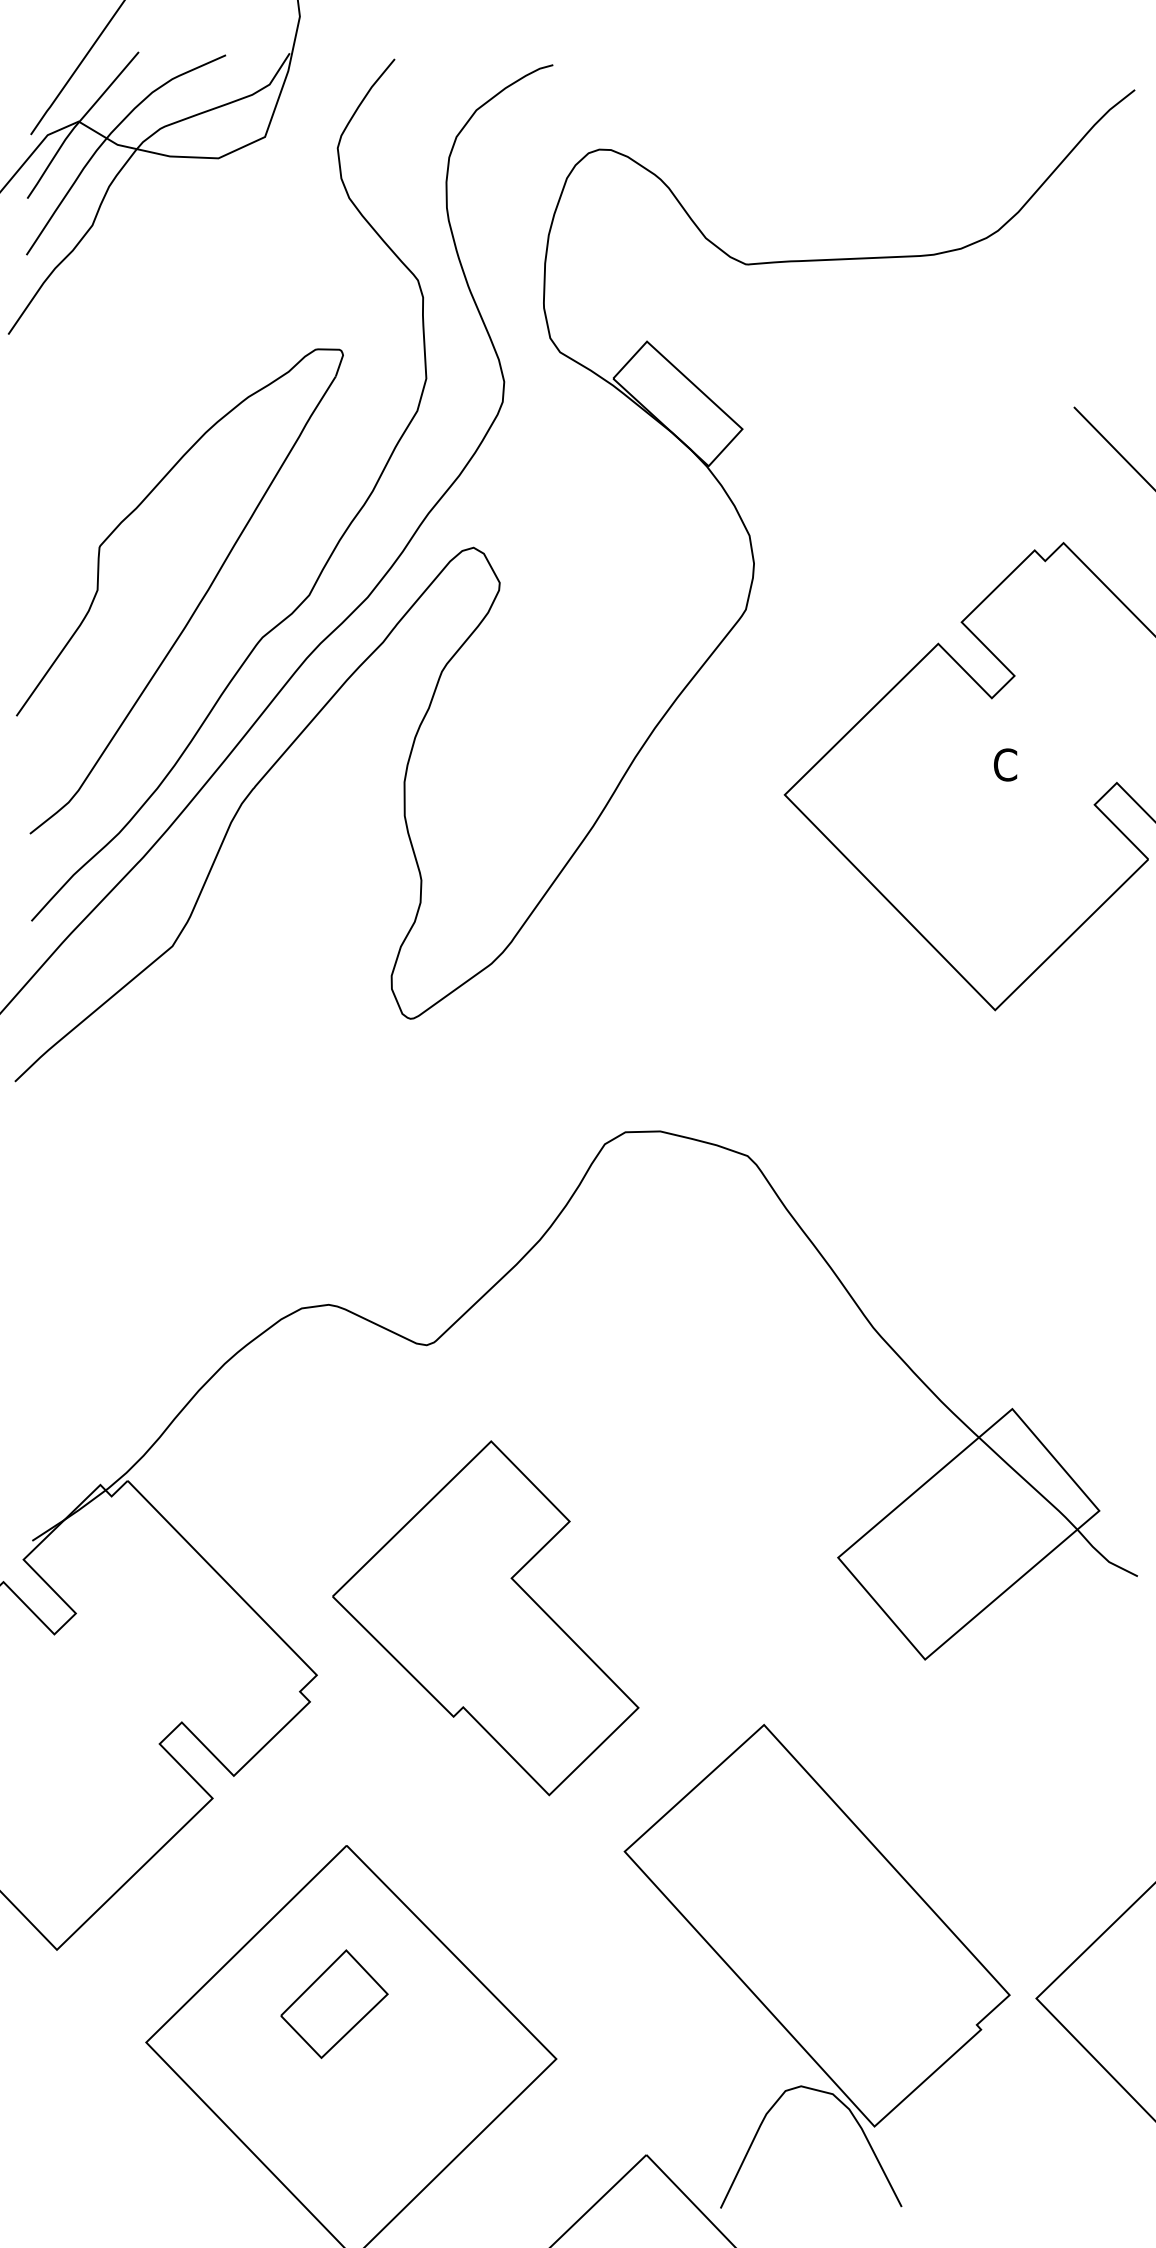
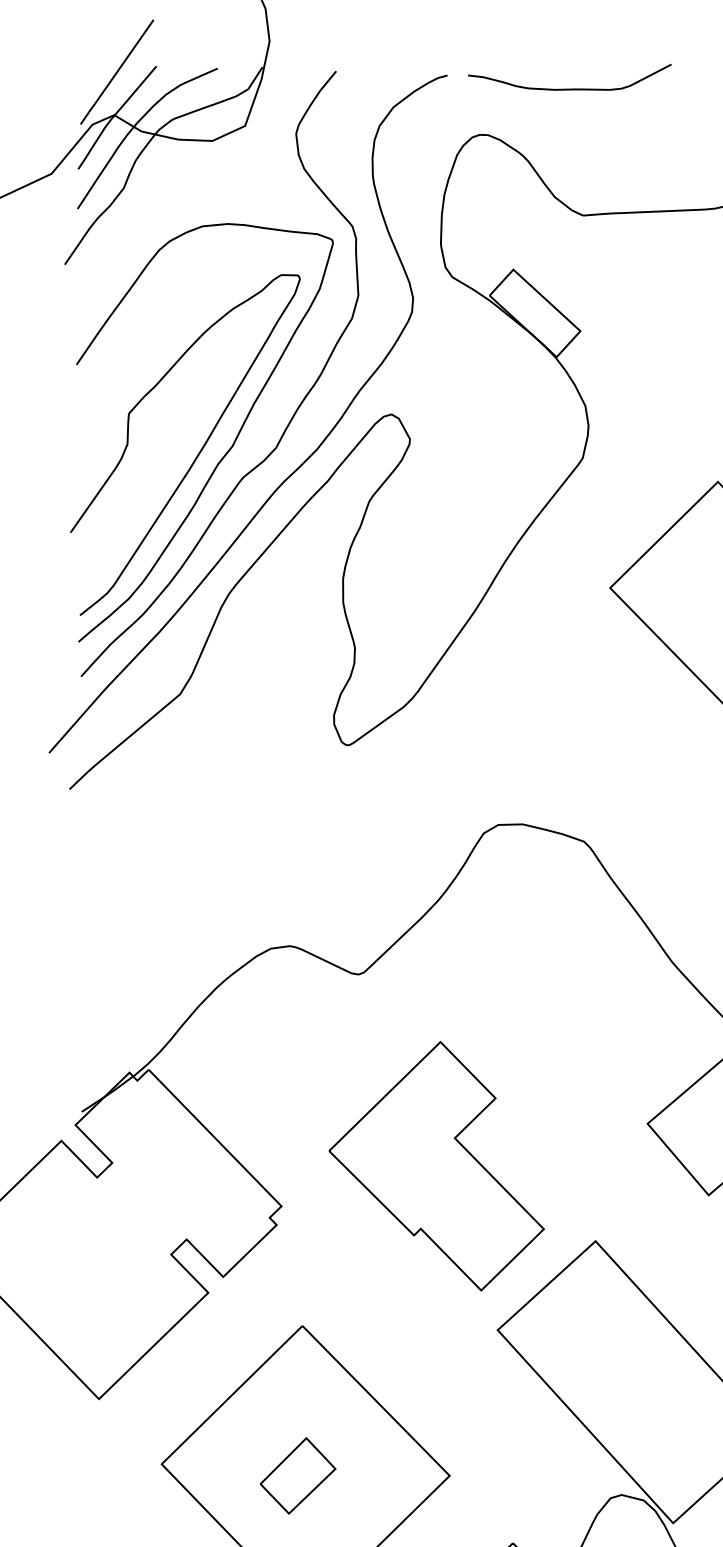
curve: (727, 84) -> (569, 89), added
part: (239, 600) -> (227, 451), added
part: (485, 1618) -> (436, 1166), moved
part: (334, 2003) -> (298, 1475), moved

